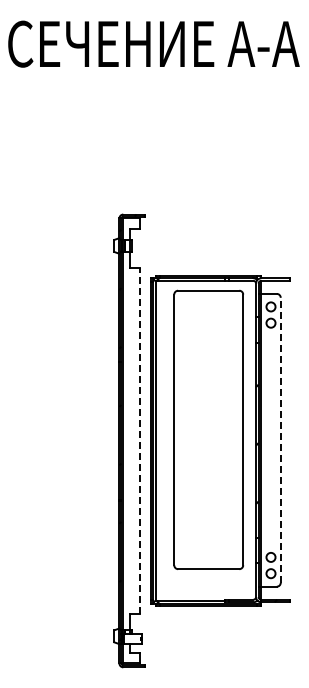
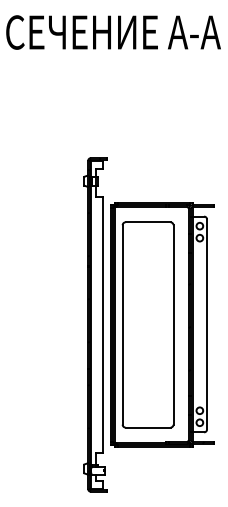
part: (208, 429) -> (147, 324), moved
line: (280, 439) -> (206, 323), dashed -> solid
line: (139, 440) -> (102, 324), dashed -> solid

